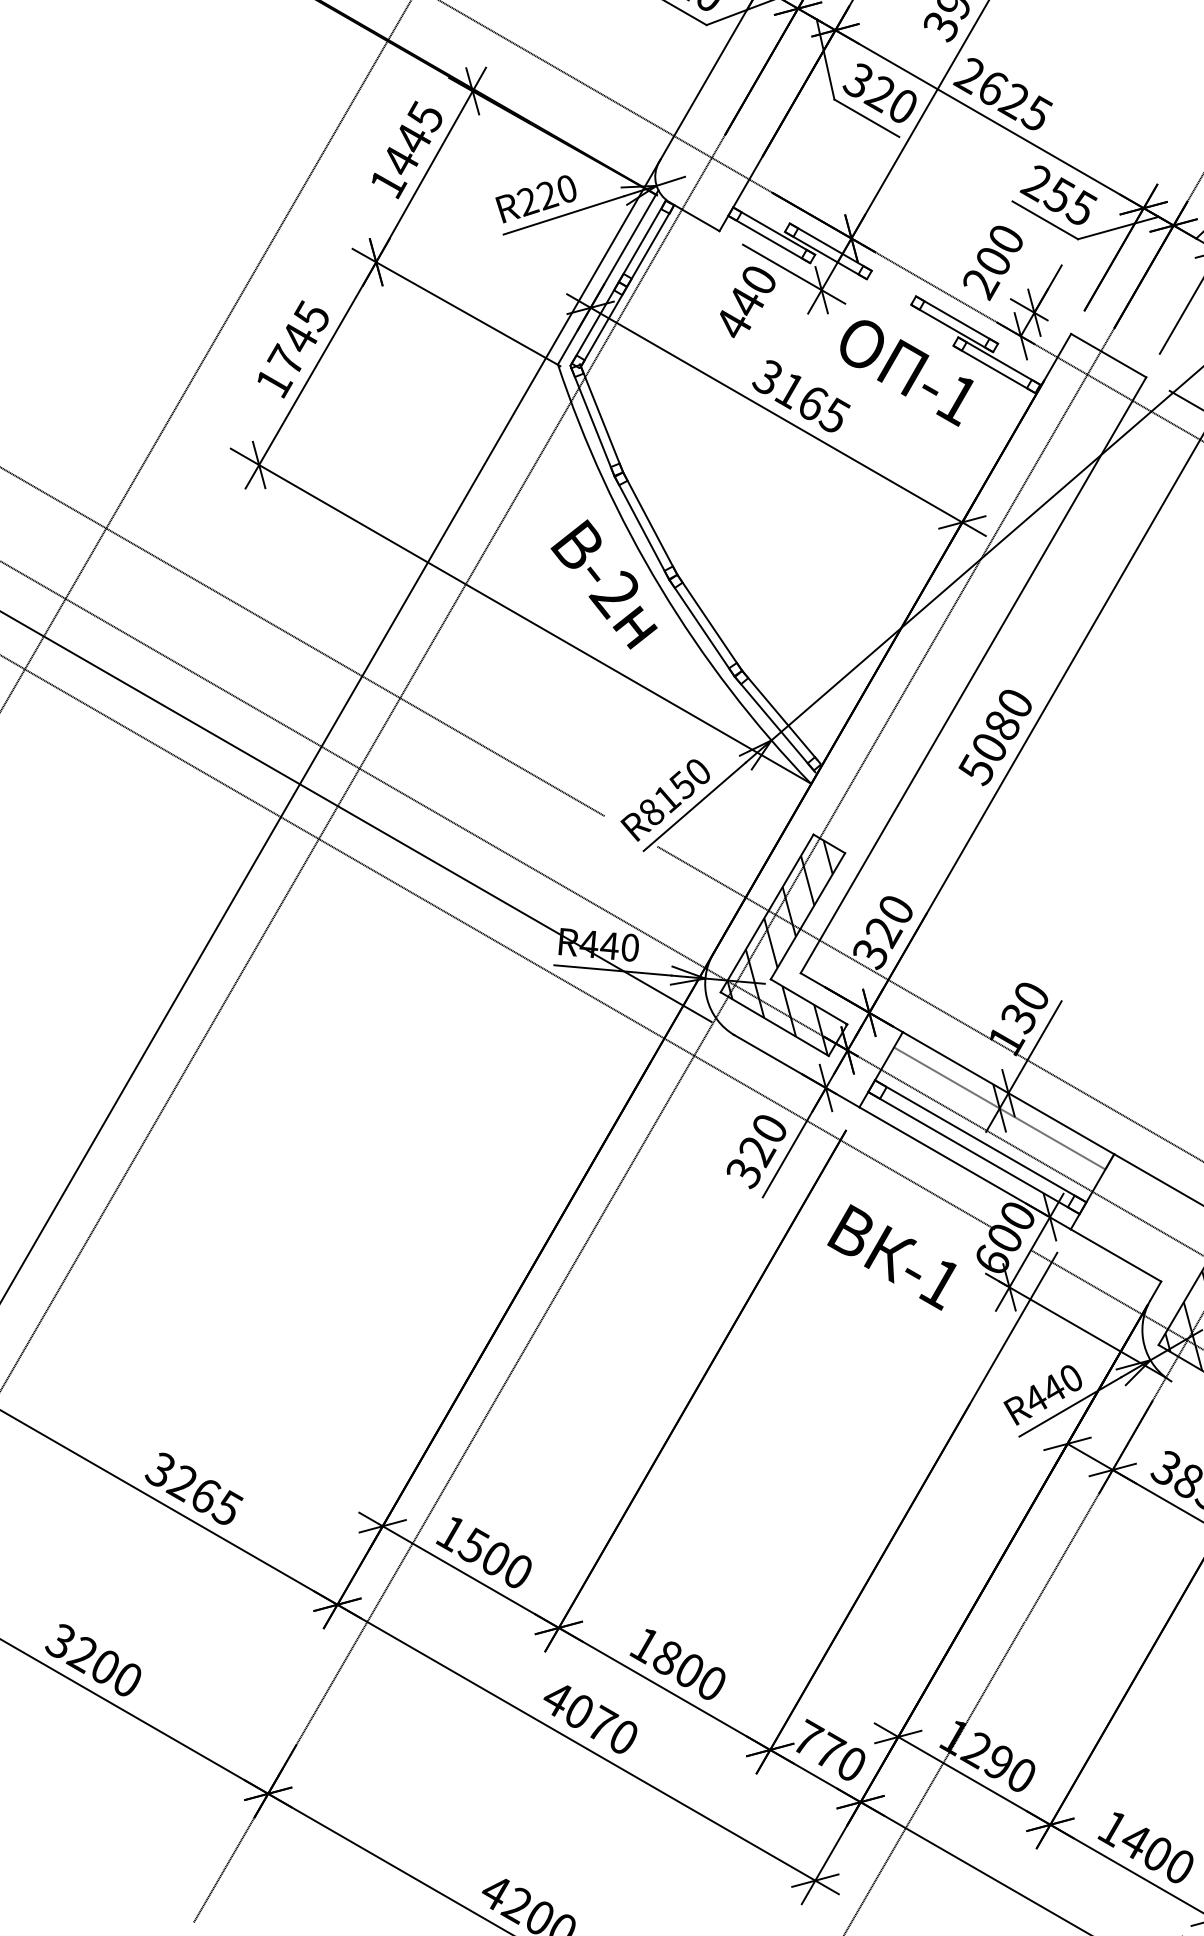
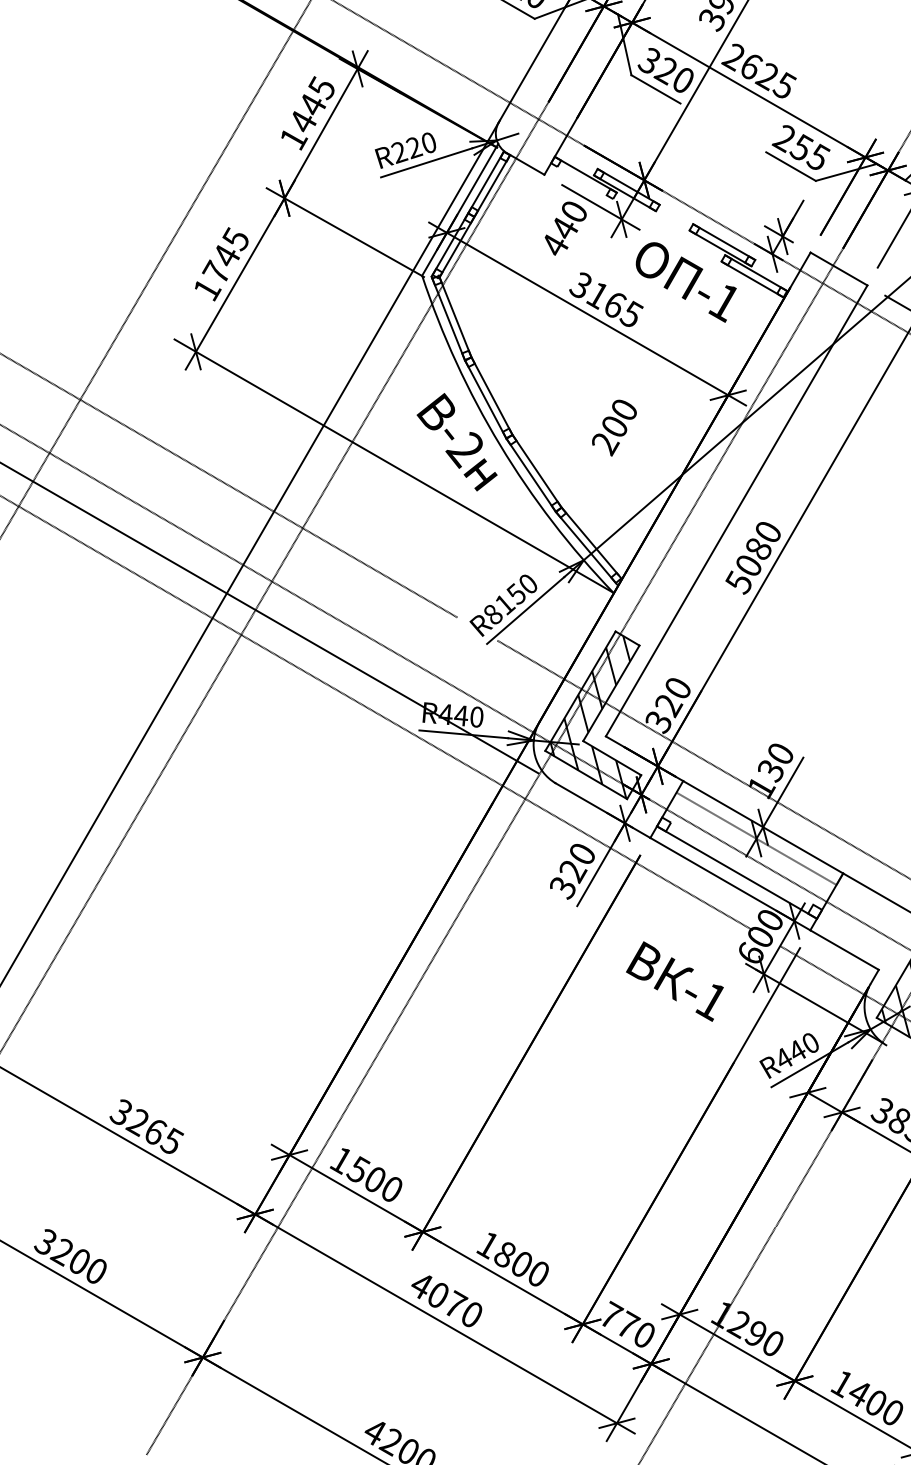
line: (769, 240) -> (582, 181), removed
text: (993, 262) -> (614, 427), moved
line: (981, 1141) -> (742, 863), removed
text: (891, 1257) -> (674, 981), moved

